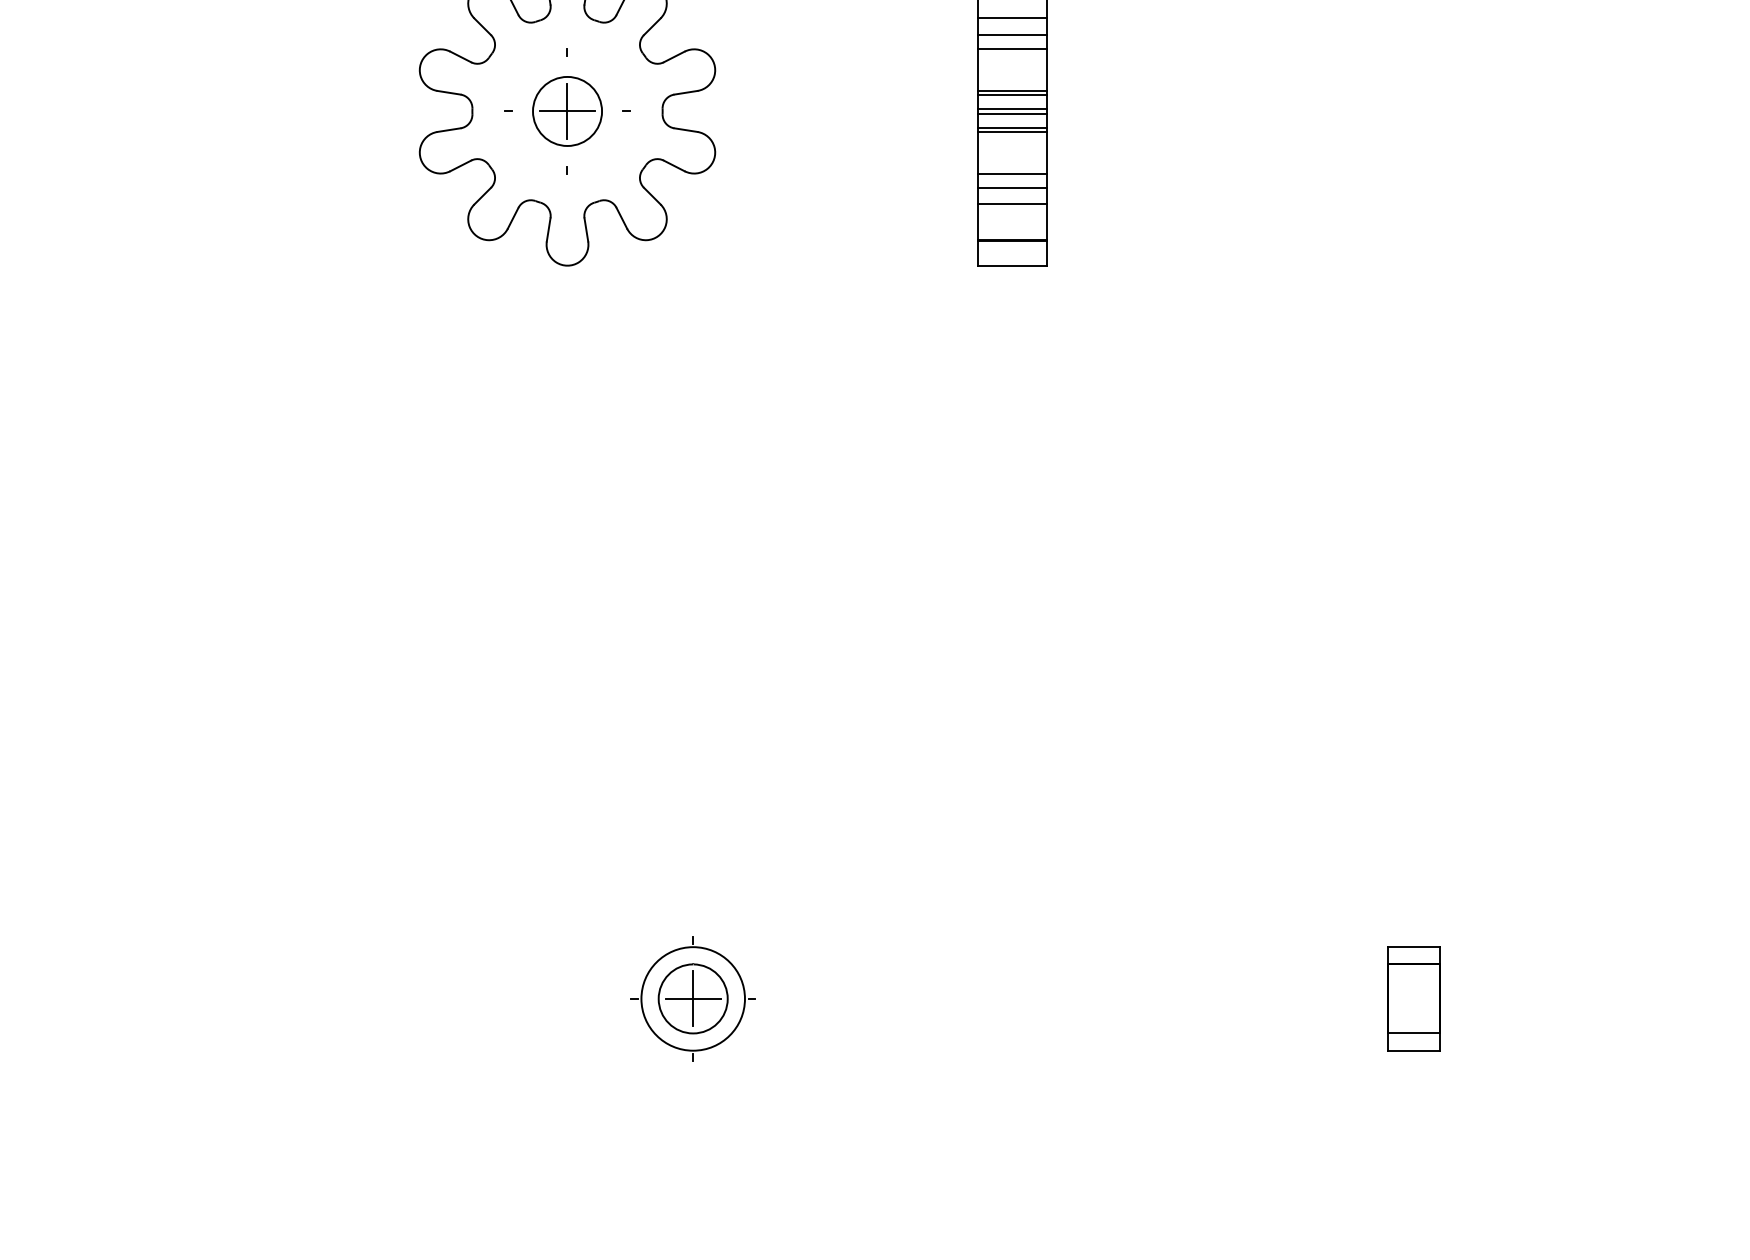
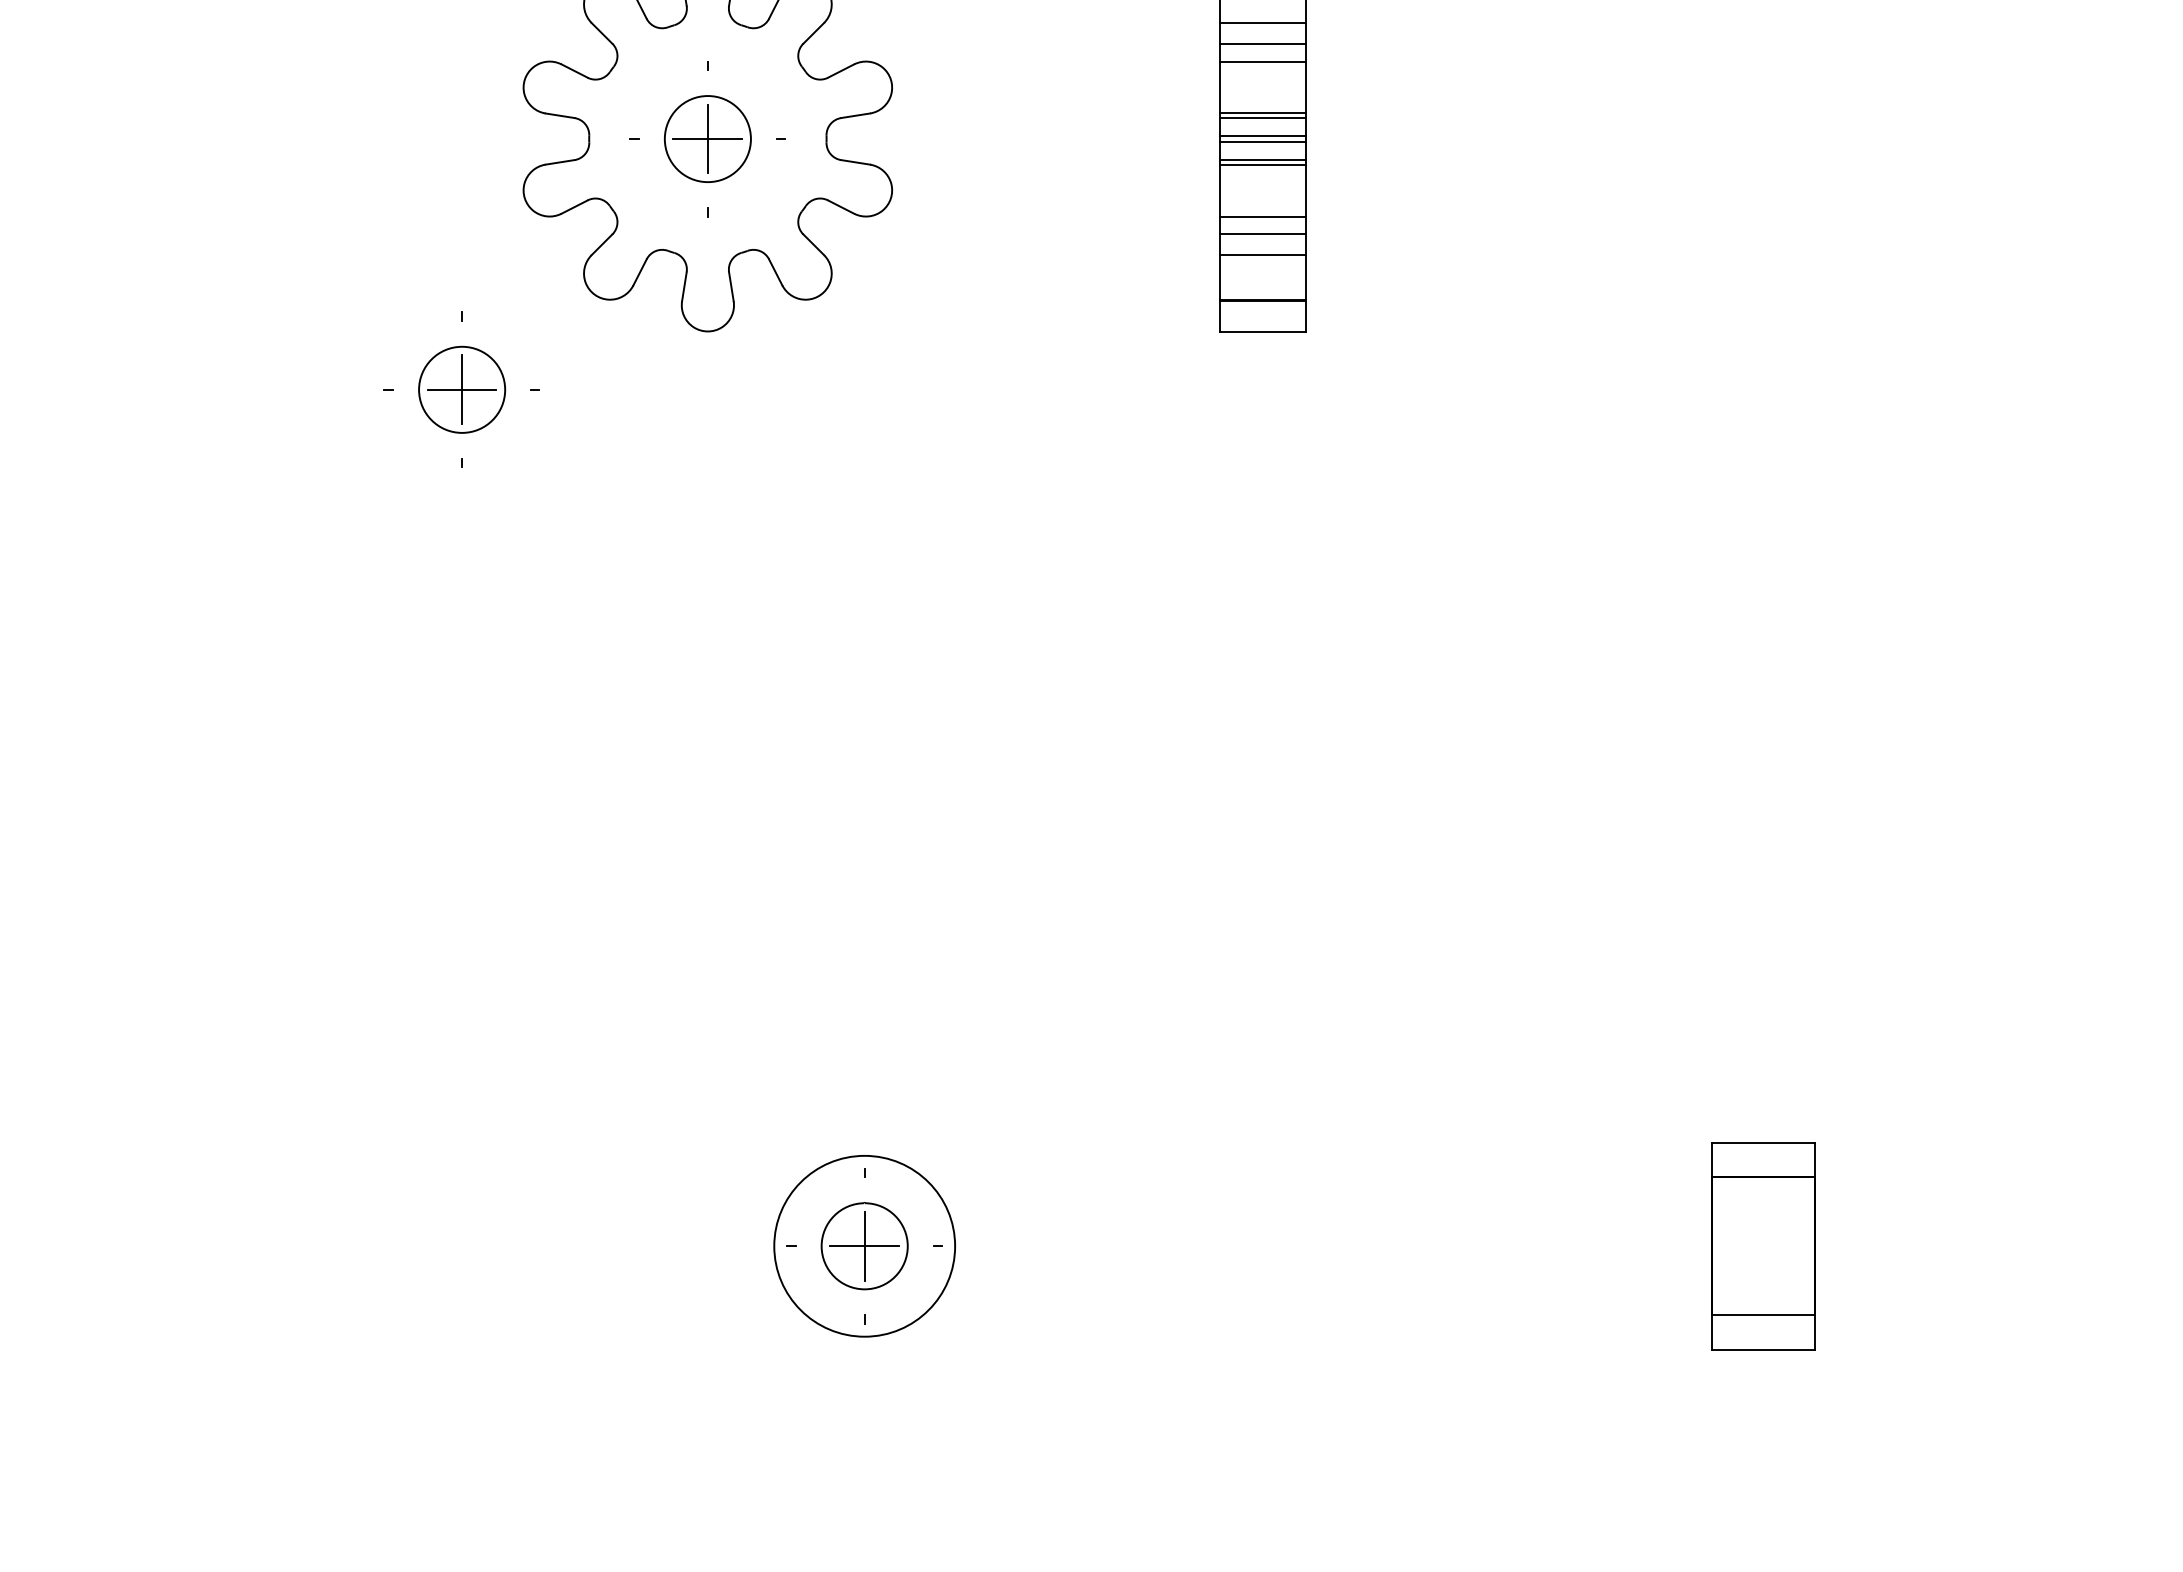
part: (370, 312) -> (462, 389), added
circle: (692, 998) -> (863, 1245), size x1.4
part: (1413, 998) -> (1763, 1245), size x1.6

